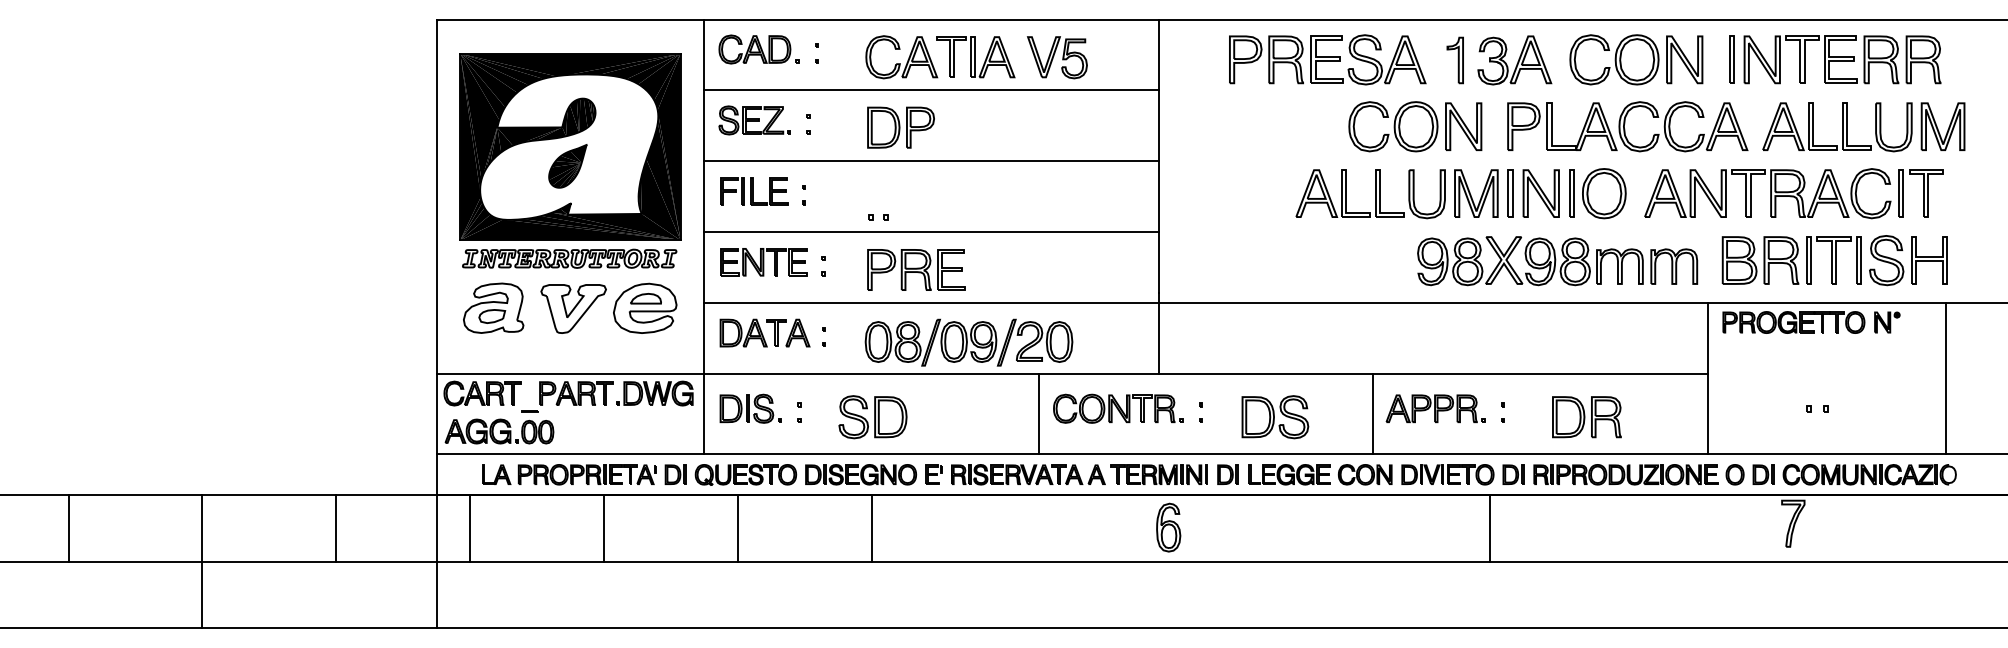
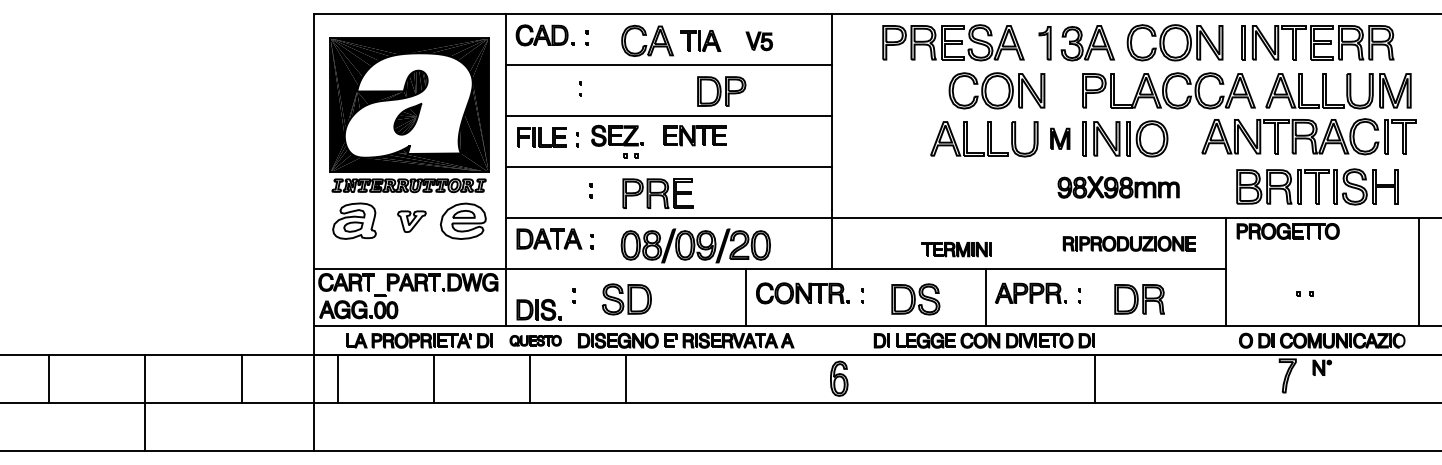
part: (975, 57) -> (700, 41), size x0.7
part: (1057, 57) -> (759, 41), size x0.6
part: (754, 120) -> (617, 135), moved
part: (1415, 126) -> (997, 90), moved
part: (900, 127) -> (721, 91), moved
part: (1476, 193) -> (1060, 138), size x0.6
part: (1793, 193) -> (1308, 136), moved
part: (1557, 261) -> (1118, 187), size x0.6
part: (763, 262) -> (694, 135), moved
part: (573, 308) -> (411, 221), size x0.6
part: (1887, 322) -> (1322, 367), moved
line: (1945, 378) -> (1418, 271), moved
part: (750, 408) -> (538, 309), moved
part: (745, 474) -> (535, 340), size x0.7
part: (1158, 474) -> (956, 249), moved
part: (1625, 474) -> (1129, 243), moved
line: (1490, 527) -> (1094, 378), moved

